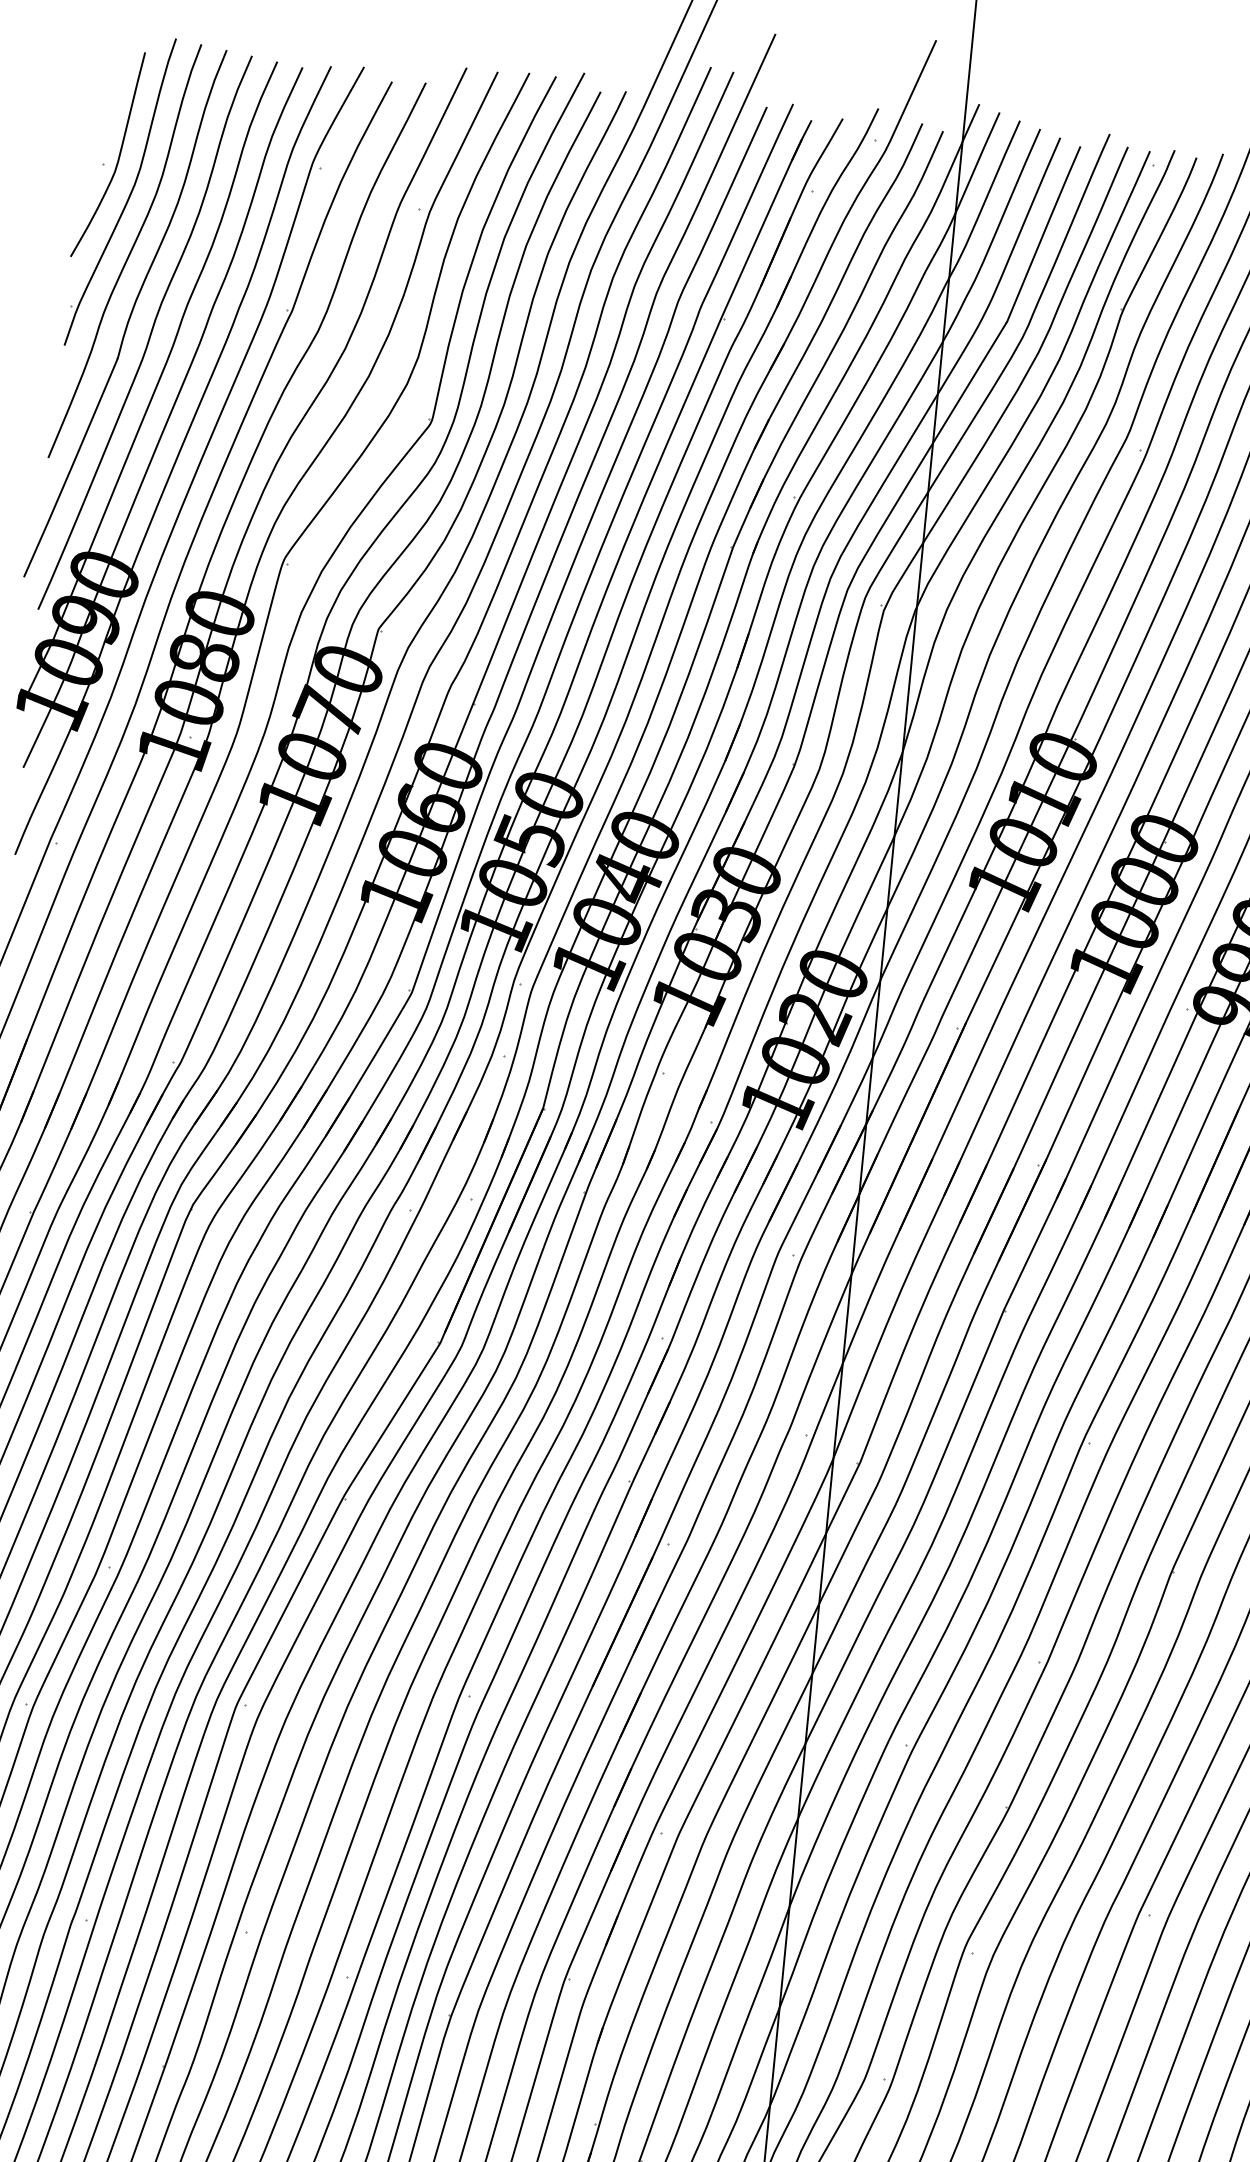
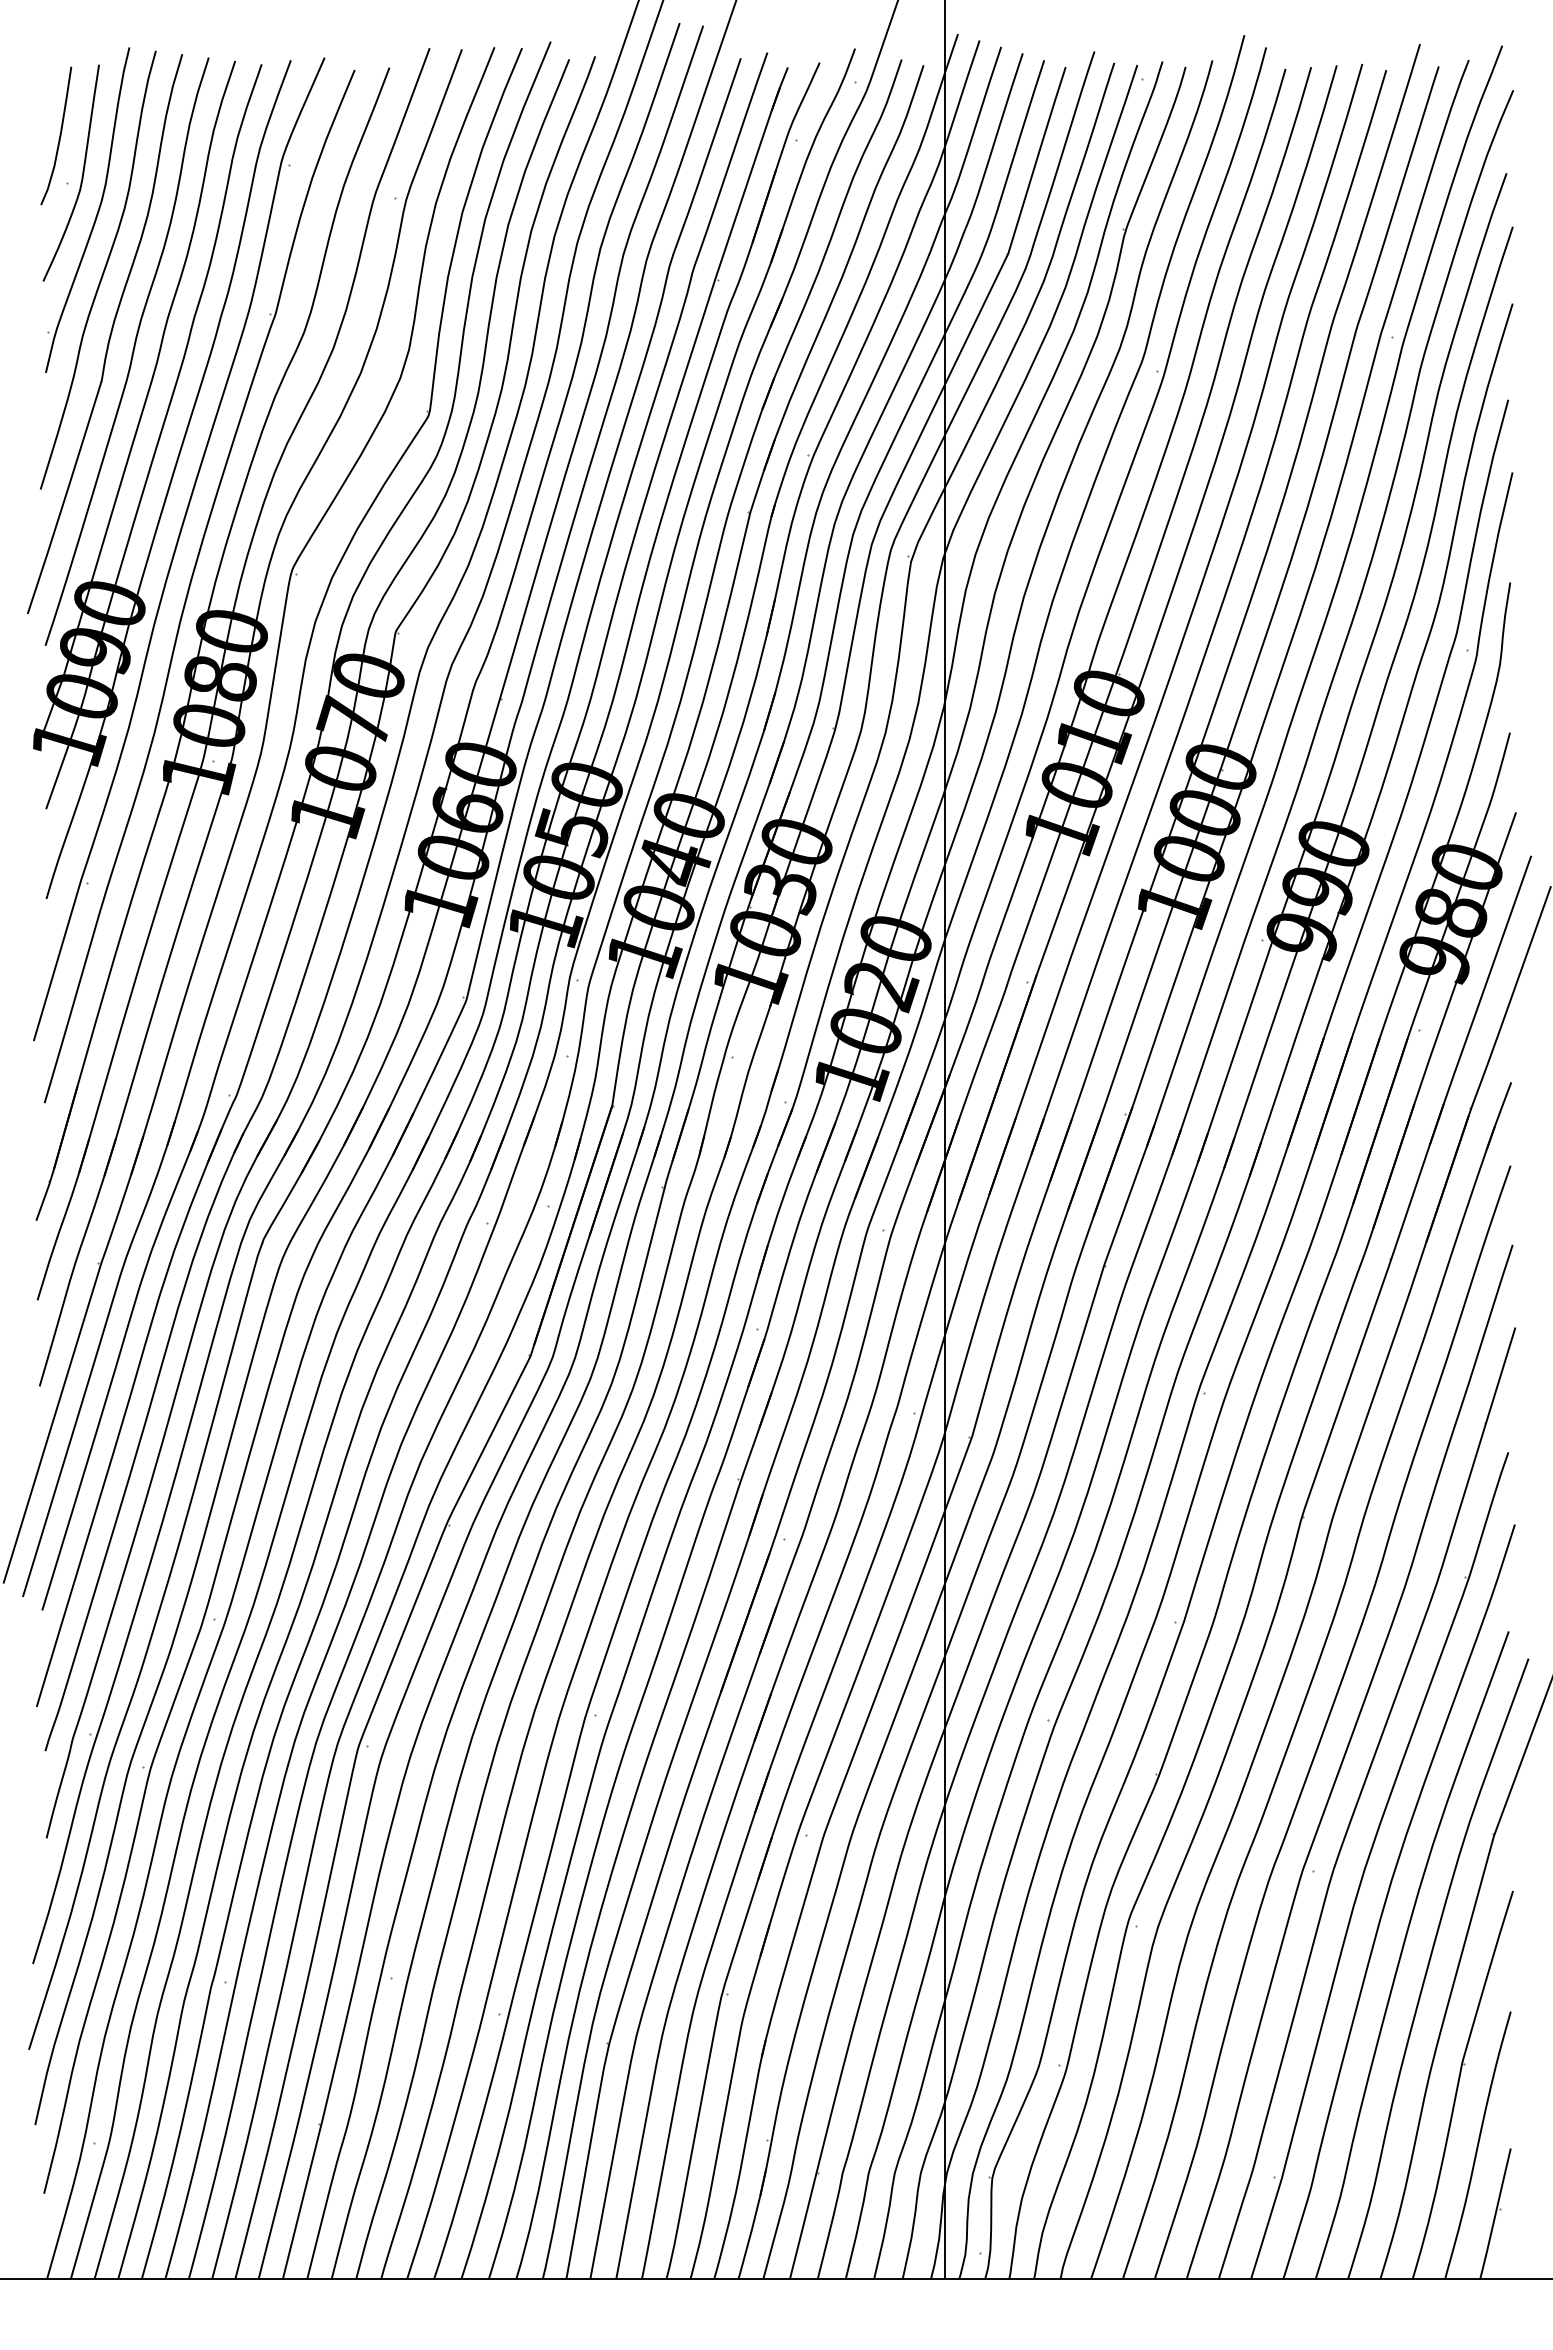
curve: (100, 117) -> (59, 135), added

